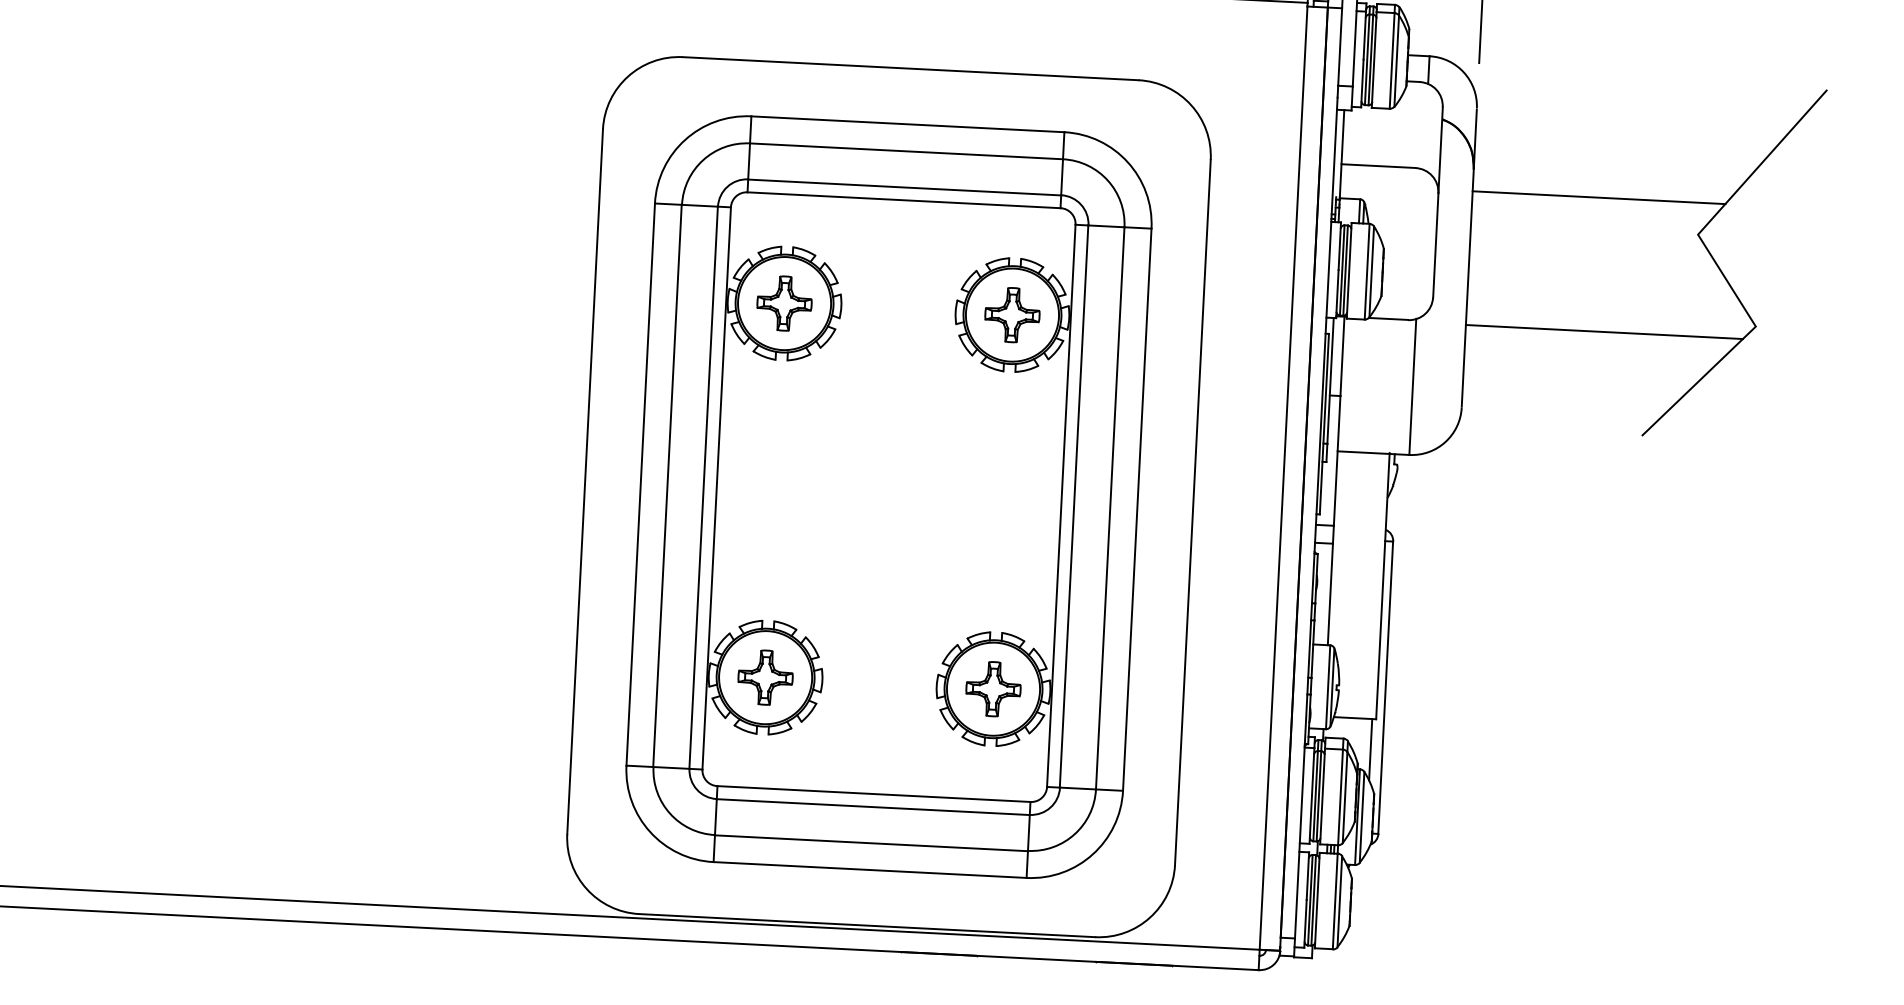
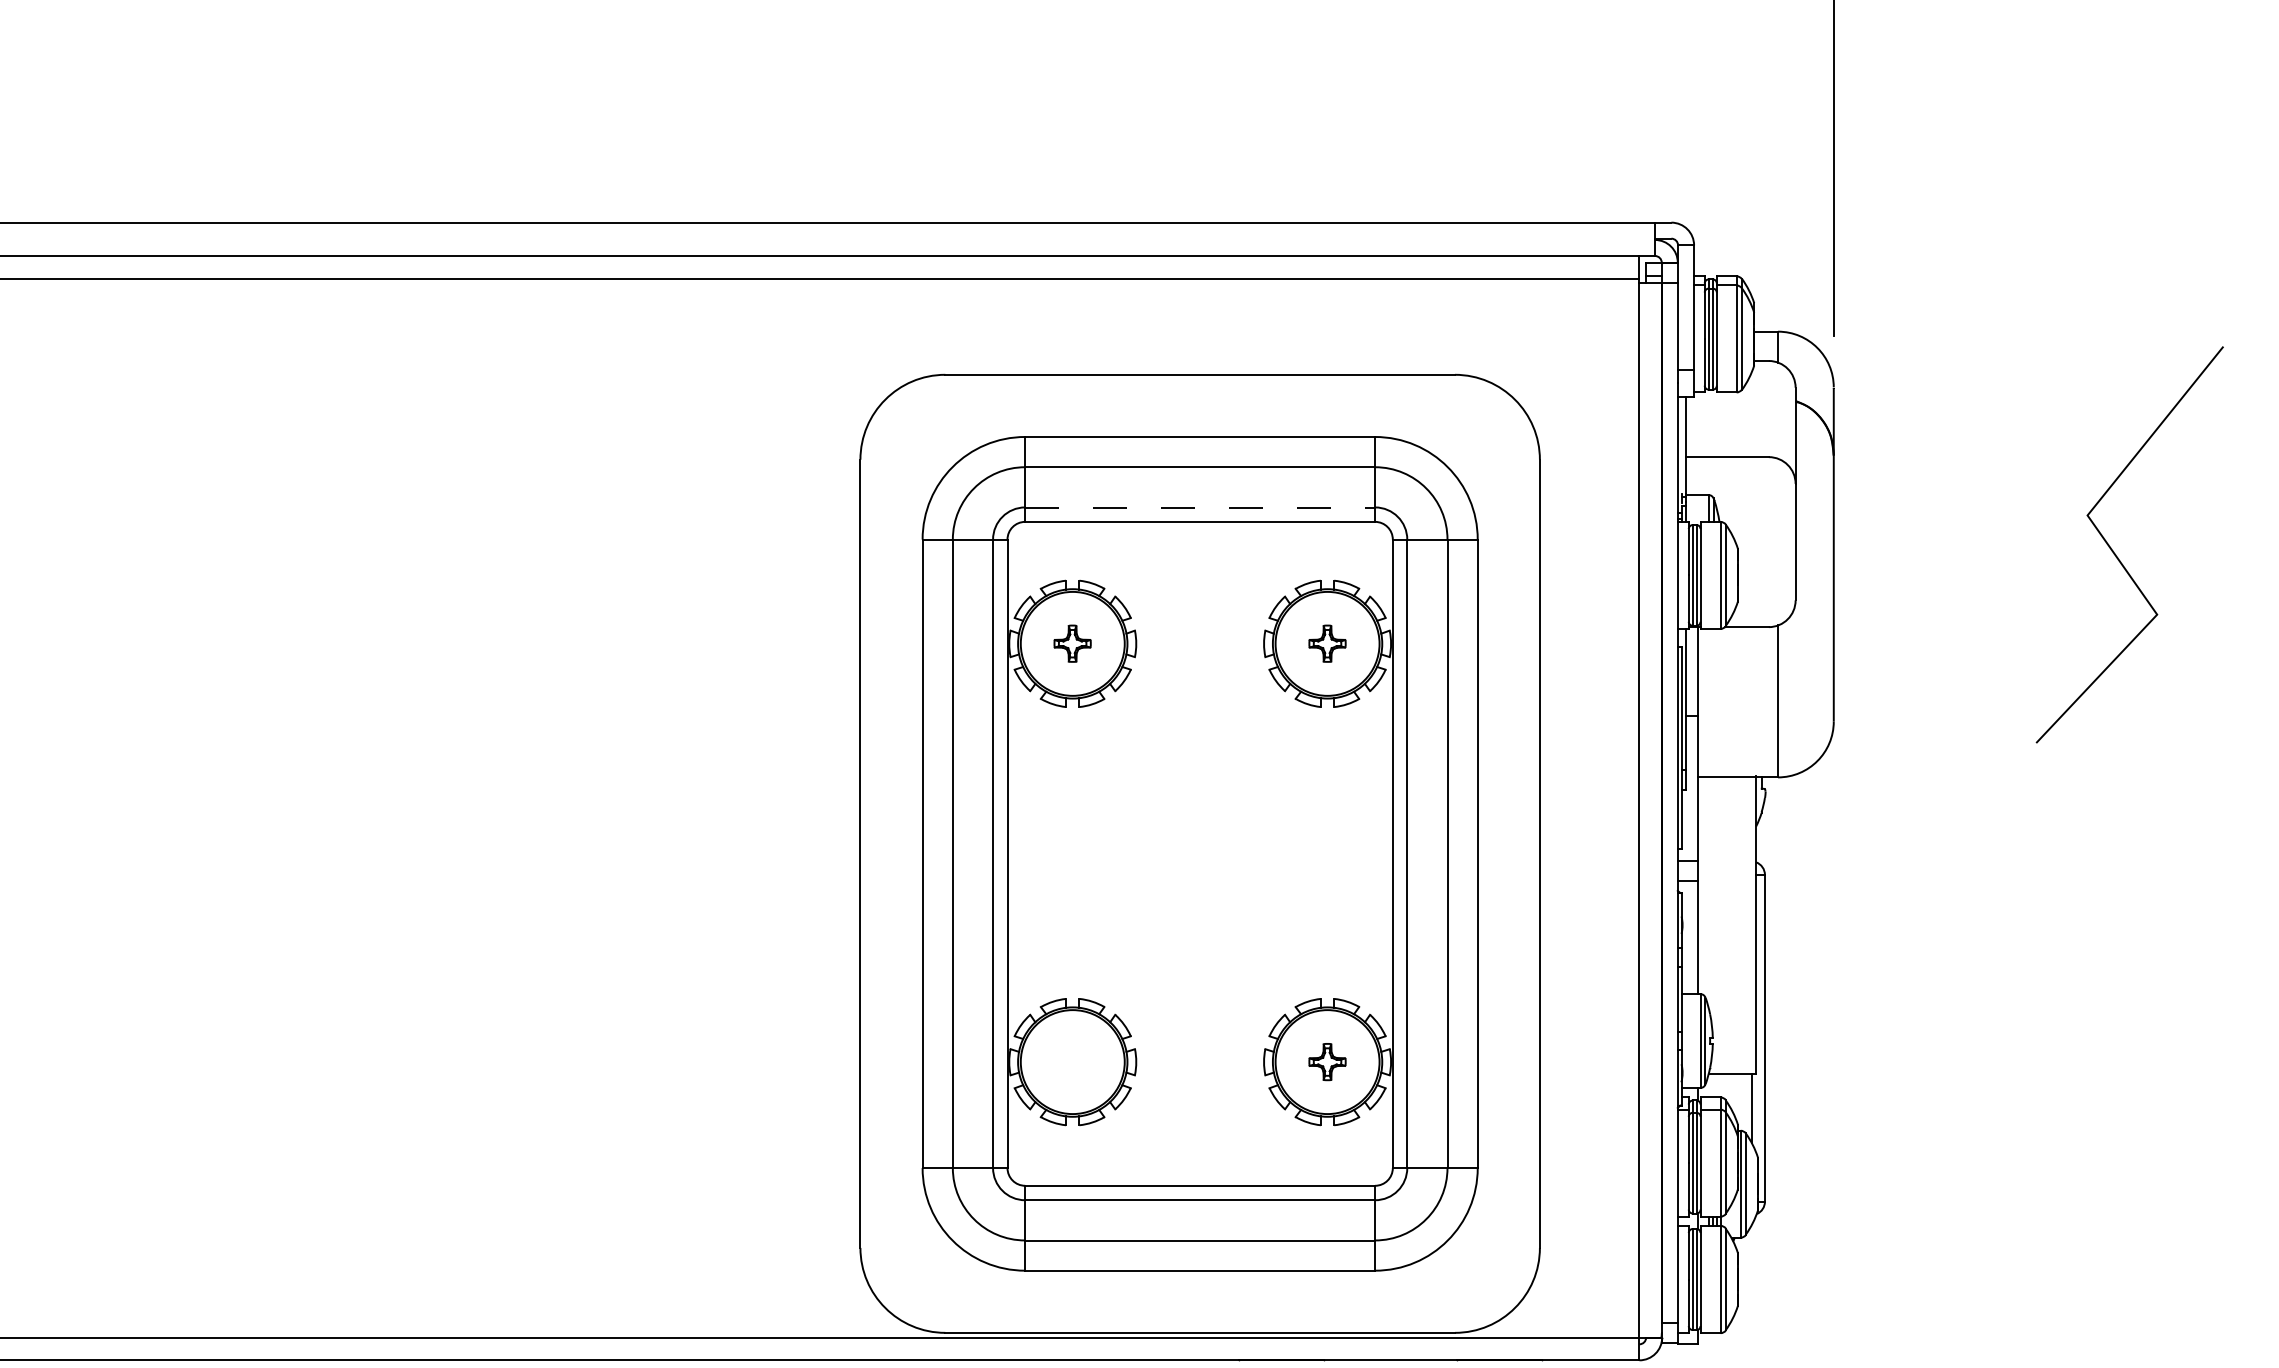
line: (904, 187) -> (1200, 507), solid -> dashed
line: (1598, 197) -> (1974, 479), removed
part: (784, 303) -> (1072, 643), size x0.6
part: (1012, 314) -> (1327, 643), size x0.6
line: (1604, 332) -> (1988, 629), removed
part: (765, 677) -> (1072, 1061), removed
part: (993, 688) -> (1327, 1061), size x0.6

